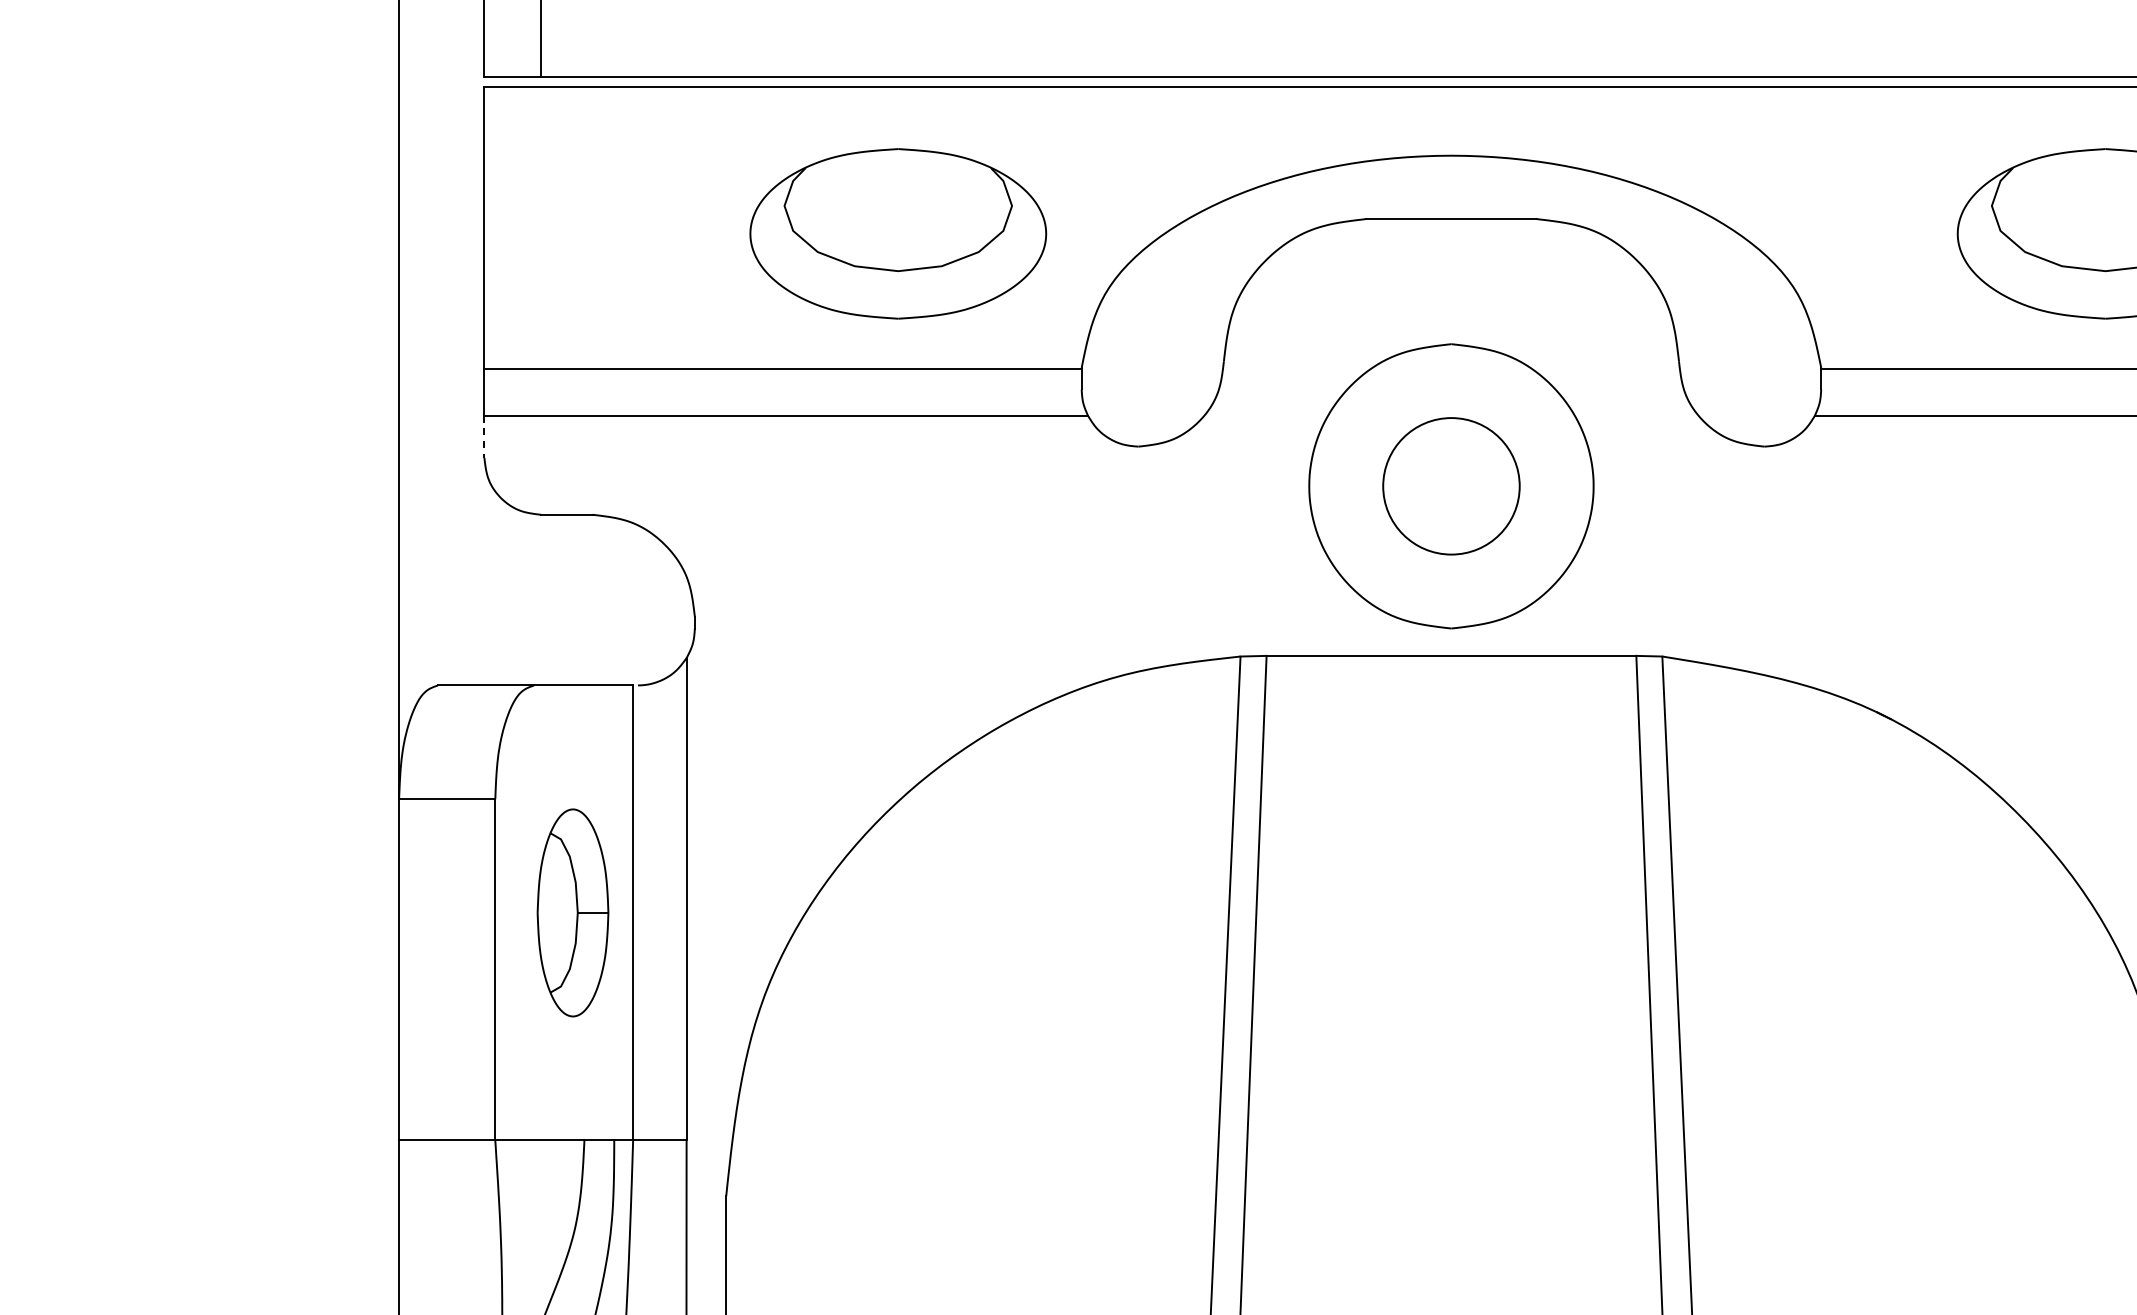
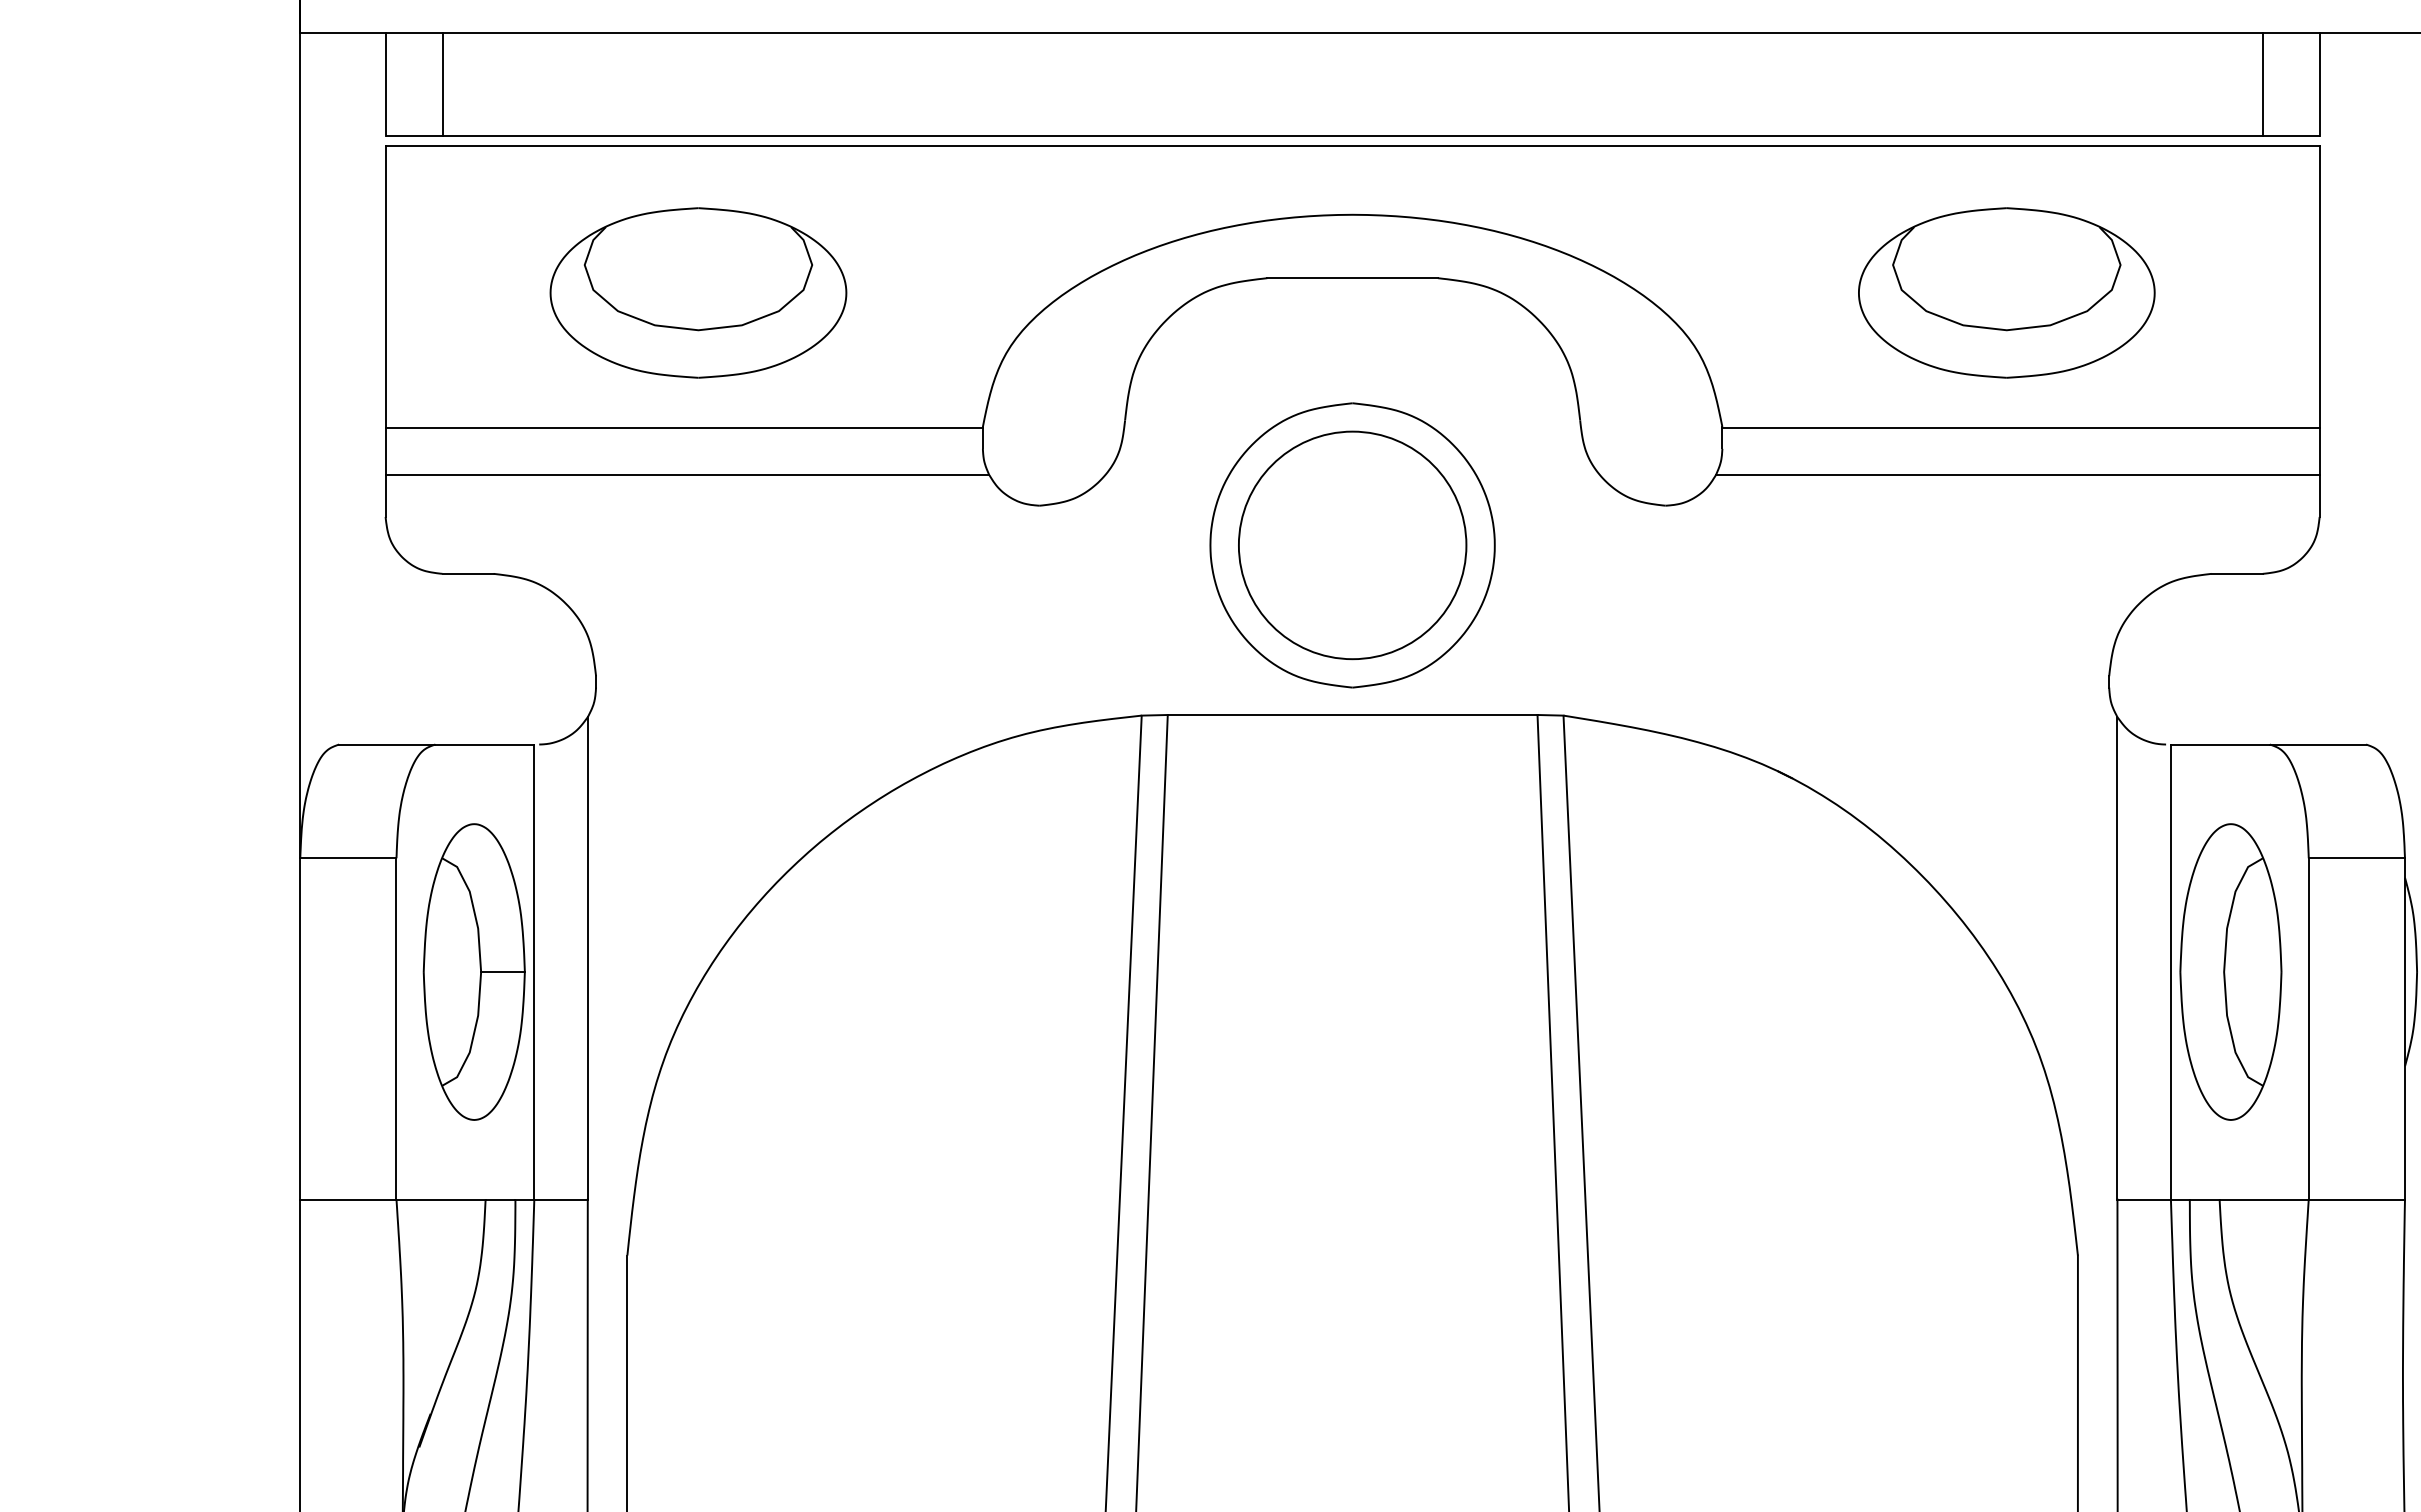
part: (898, 233) -> (698, 292), moved
line: (484, 437) -> (385, 496), dashed -> solid
circle: (1451, 486) -> (1352, 545), size x1.67
part: (572, 912) -> (473, 971), size x1.43

